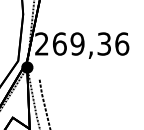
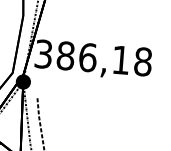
text: (82, 43) -> (94, 57), 269,36 -> 386,18

